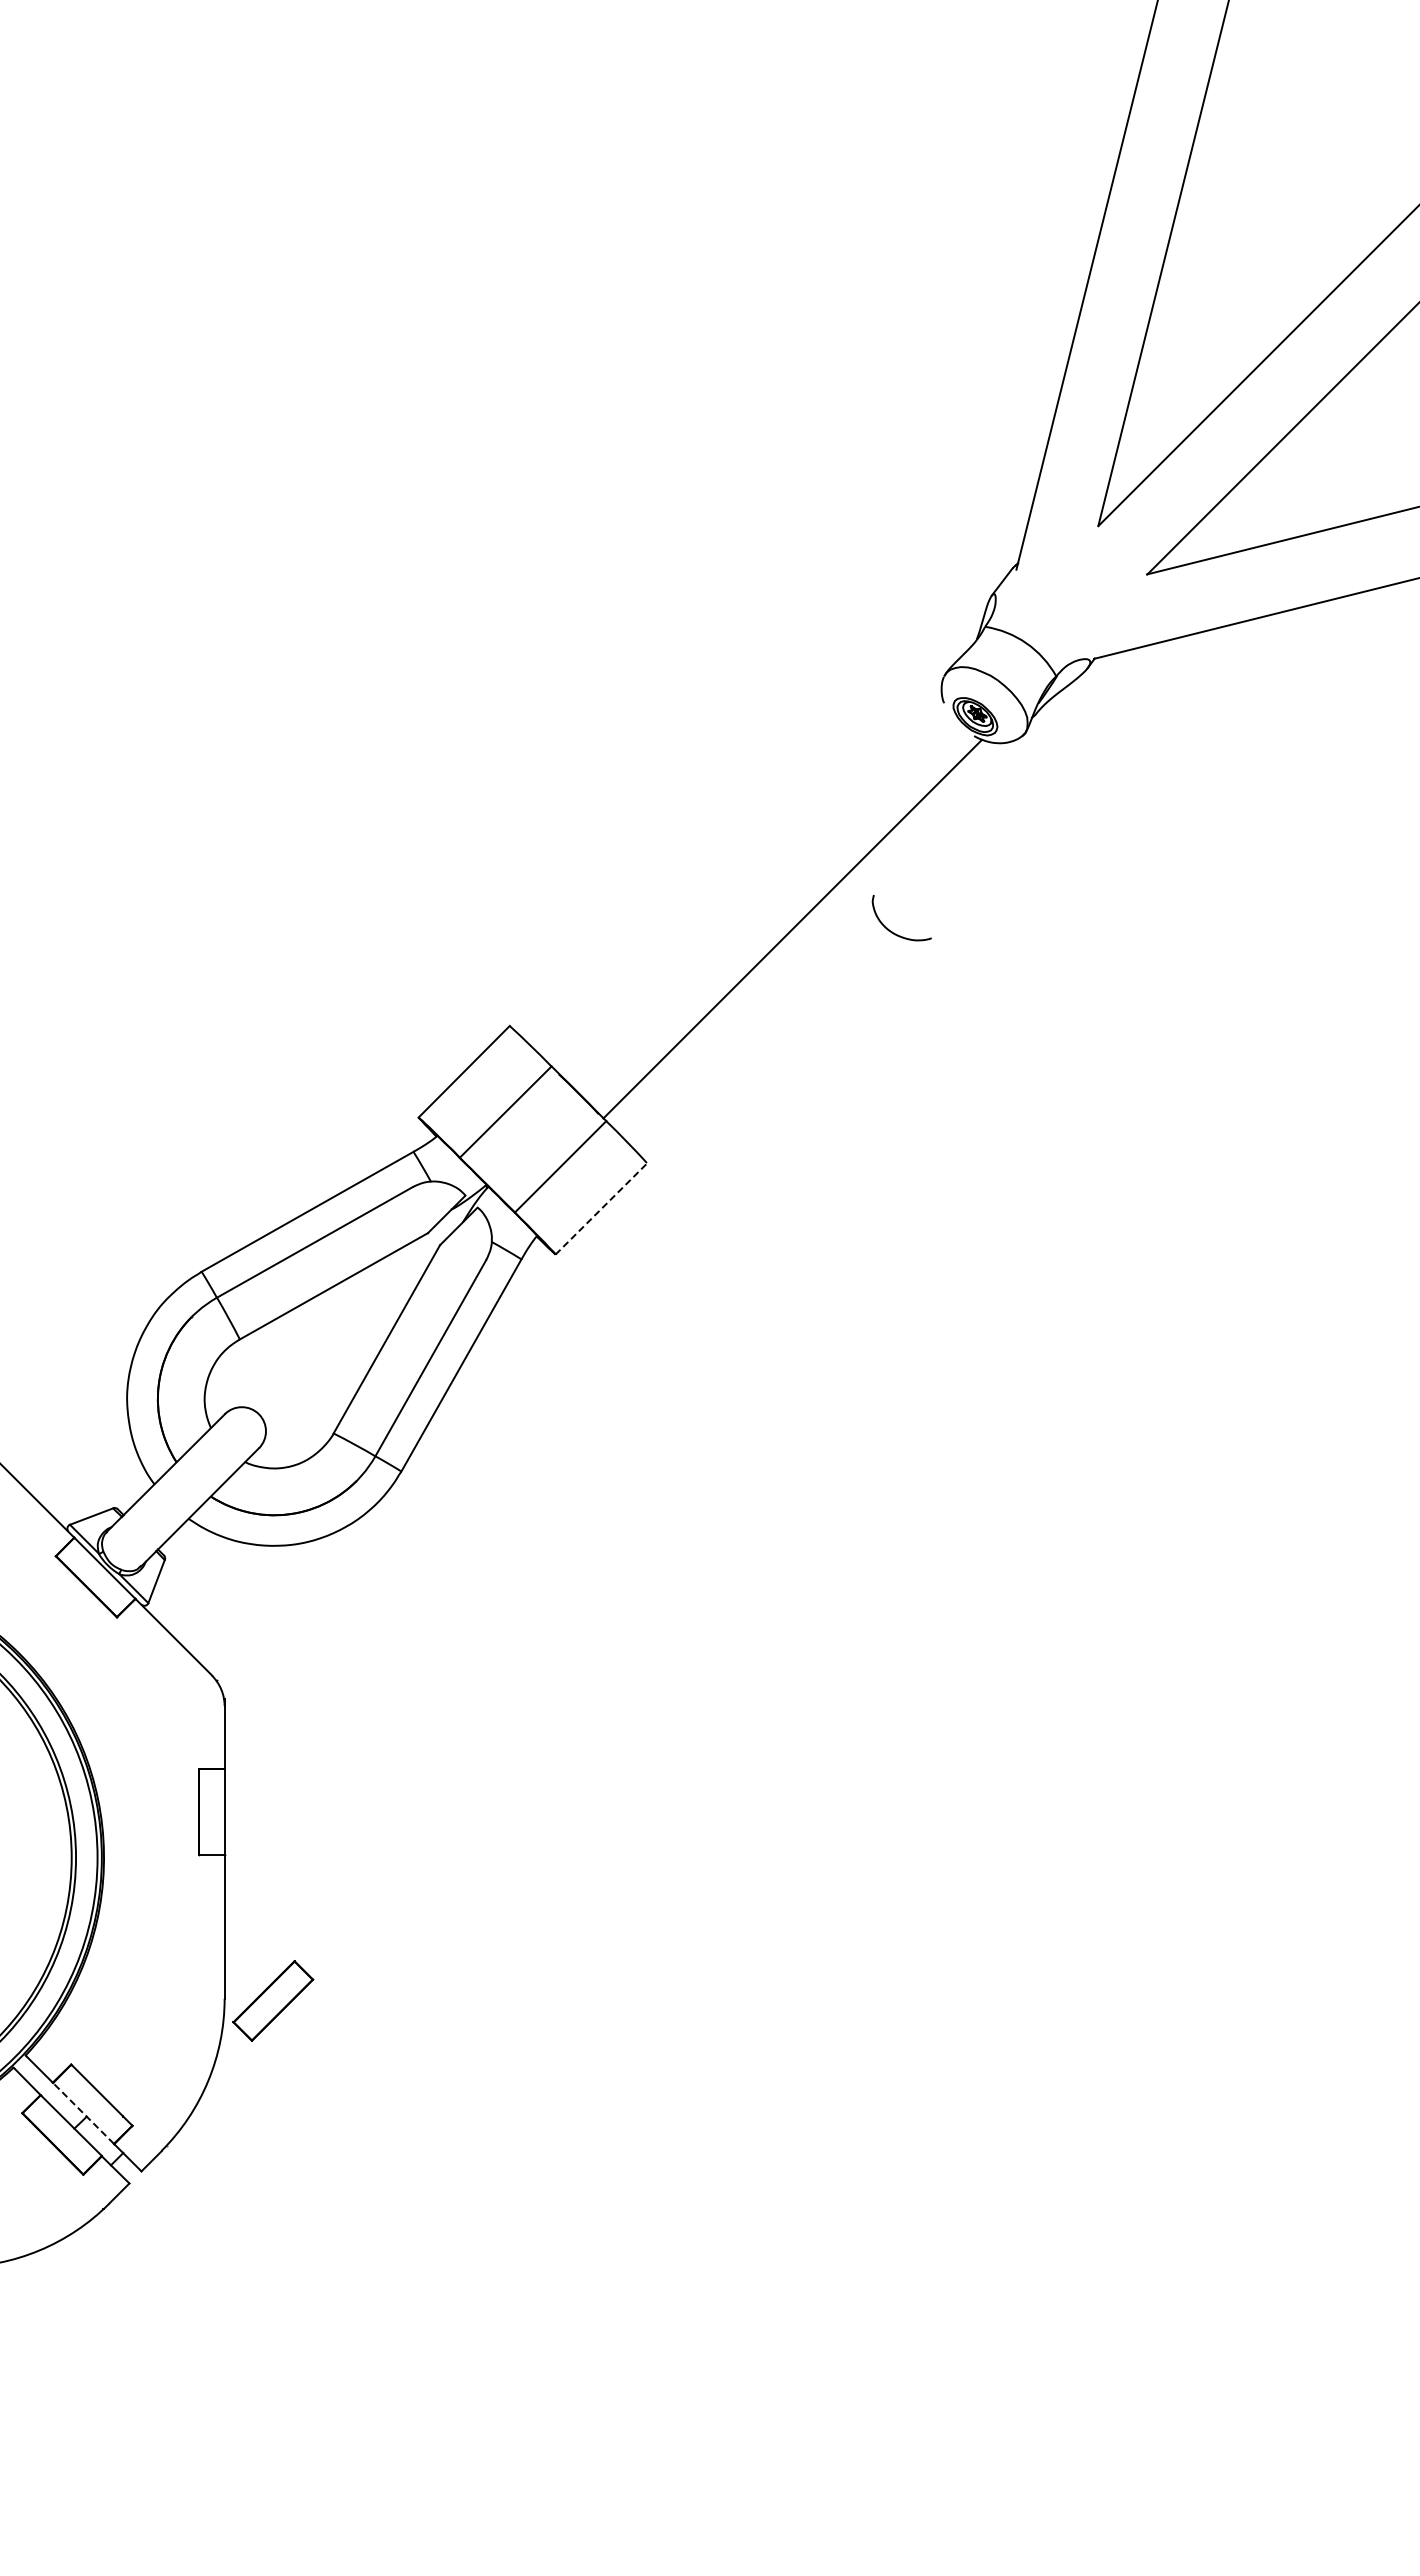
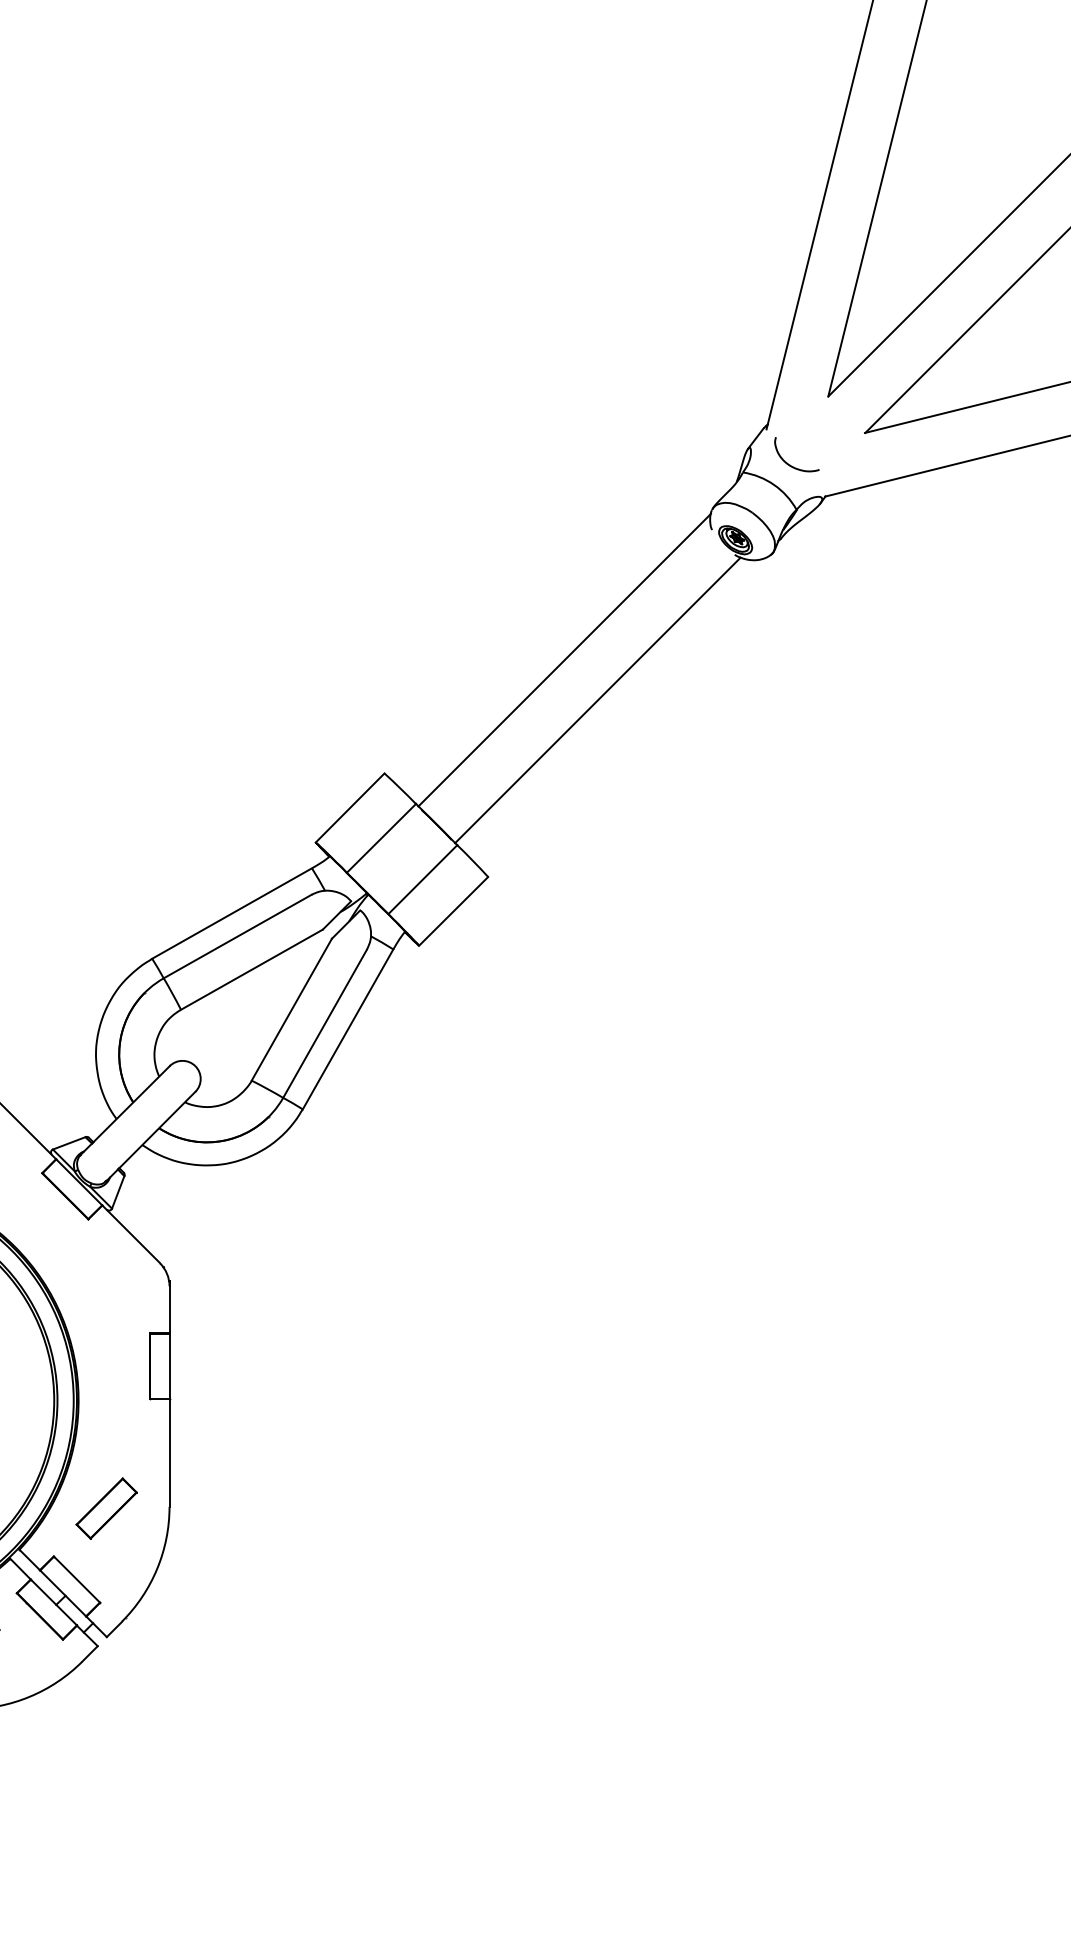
line: (748, 875) -> (564, 659), added
curve: (891, 930) -> (789, 463), moved
line: (601, 1209) -> (453, 911), dashed -> solid
part: (273, 2000) -> (106, 1508), moved
line: (83, 2113) -> (63, 1593), dashed -> solid

